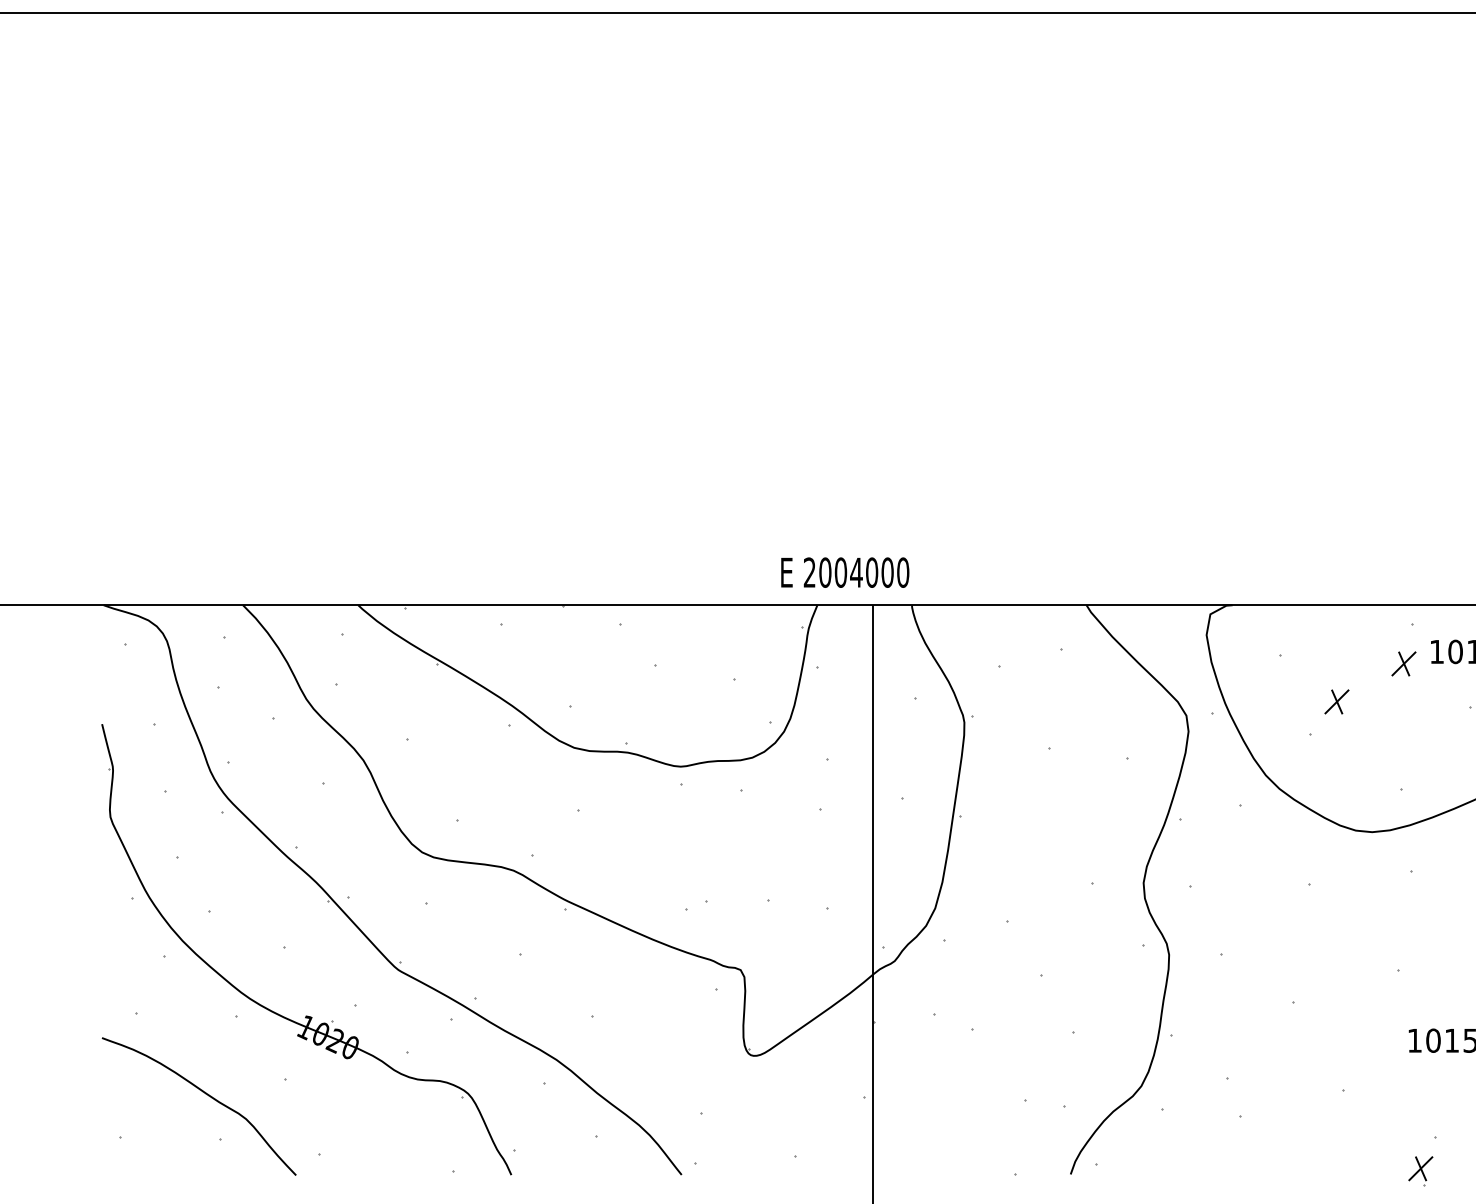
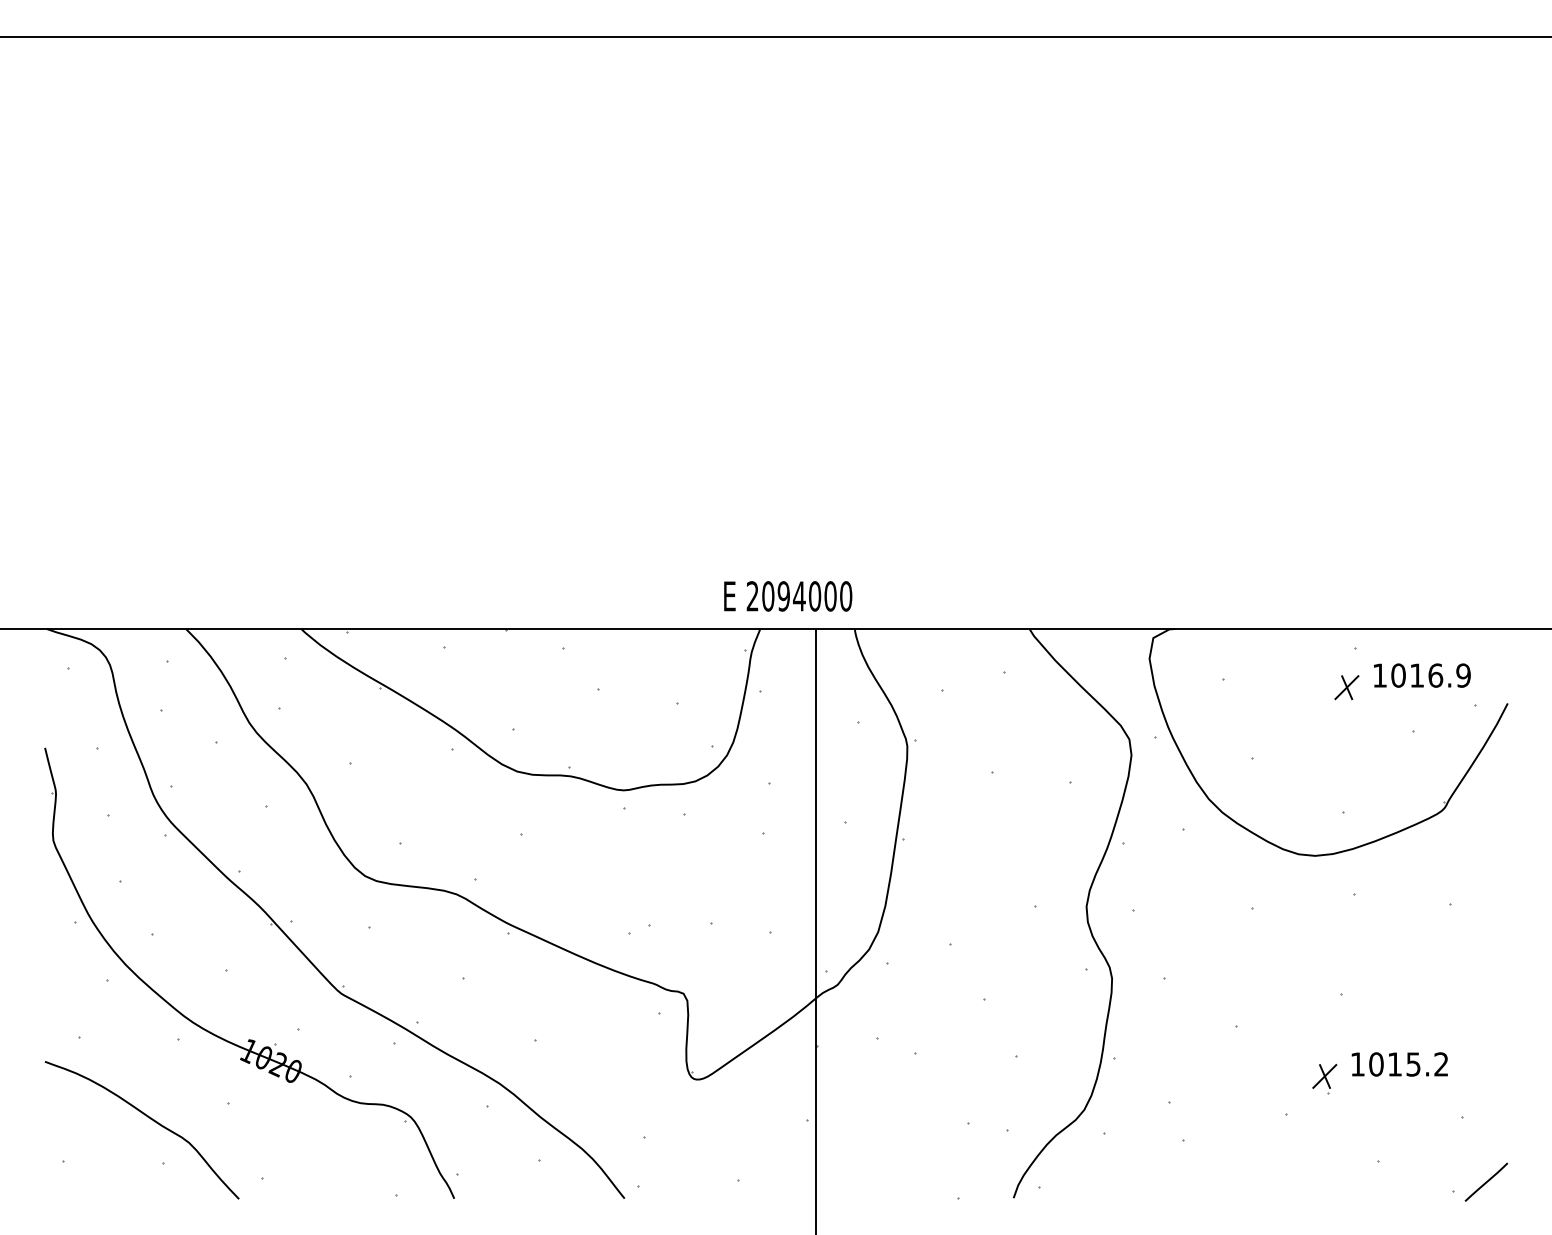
text: (840, 572) -> (783, 596), 2004000 -> 2094000
part: (1336, 701) -> (1279, 725), removed
part: (1420, 1171) -> (1324, 1079), moved

